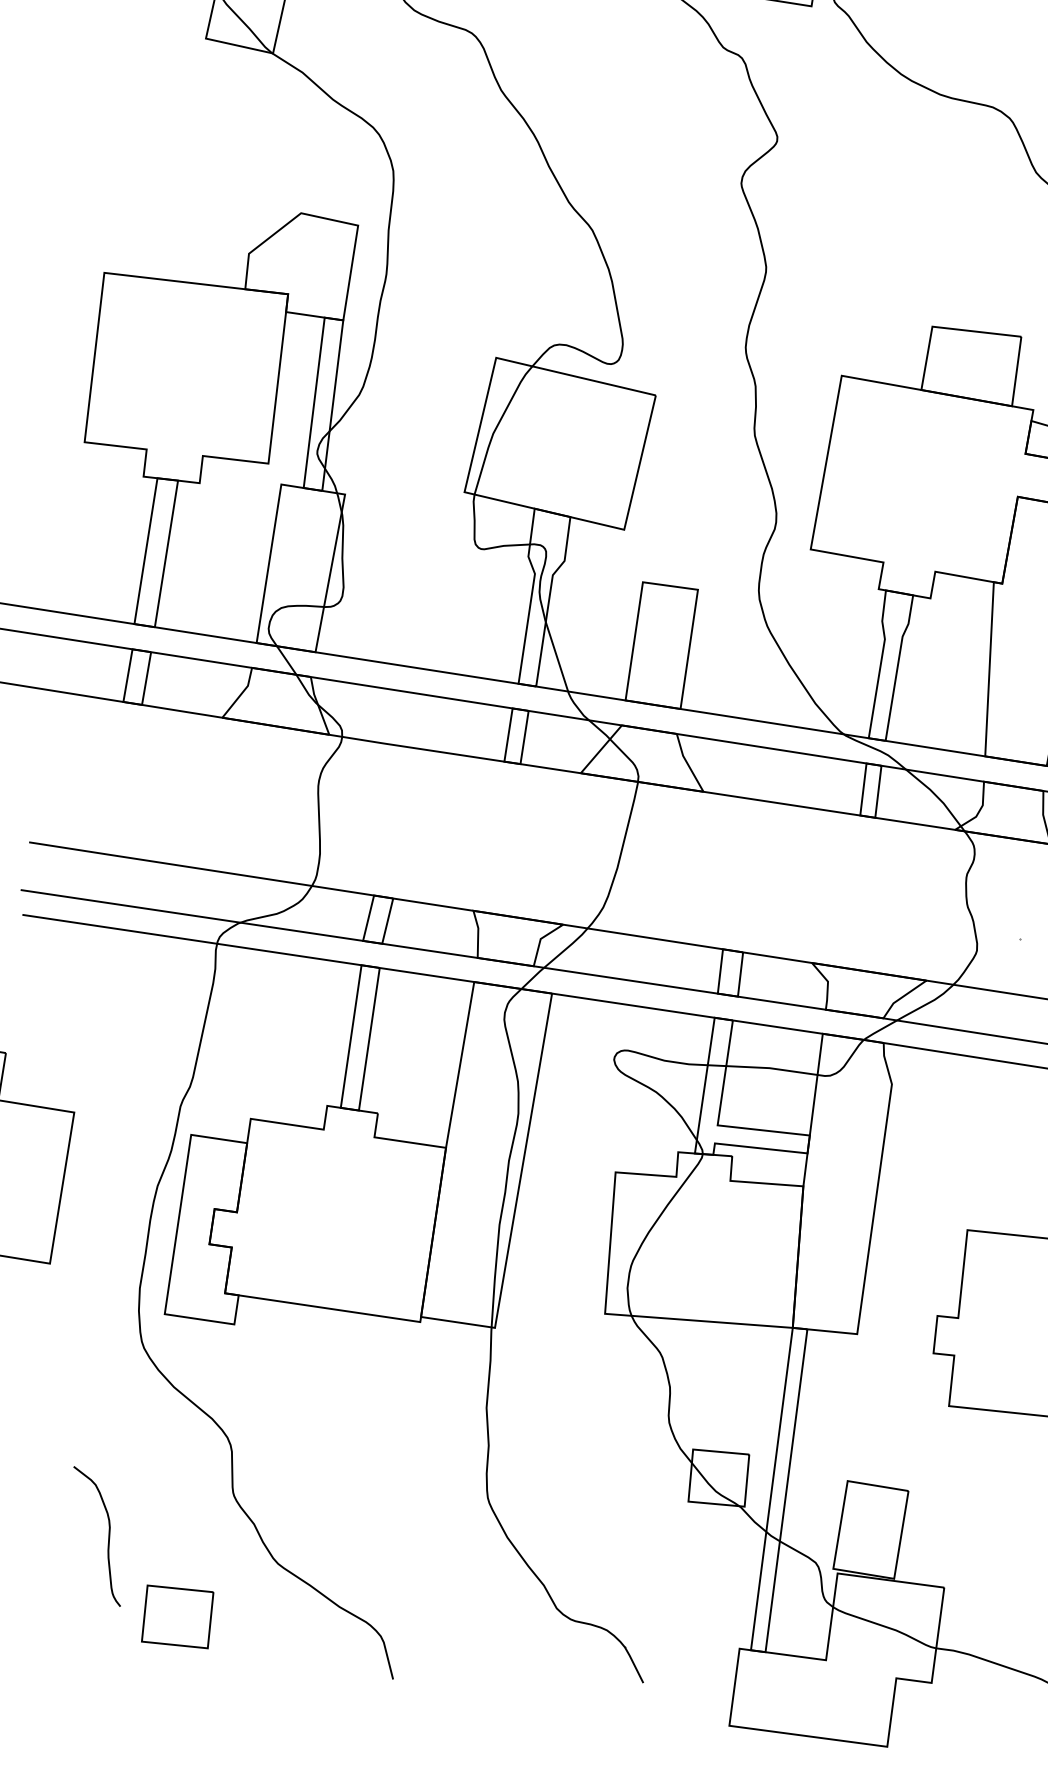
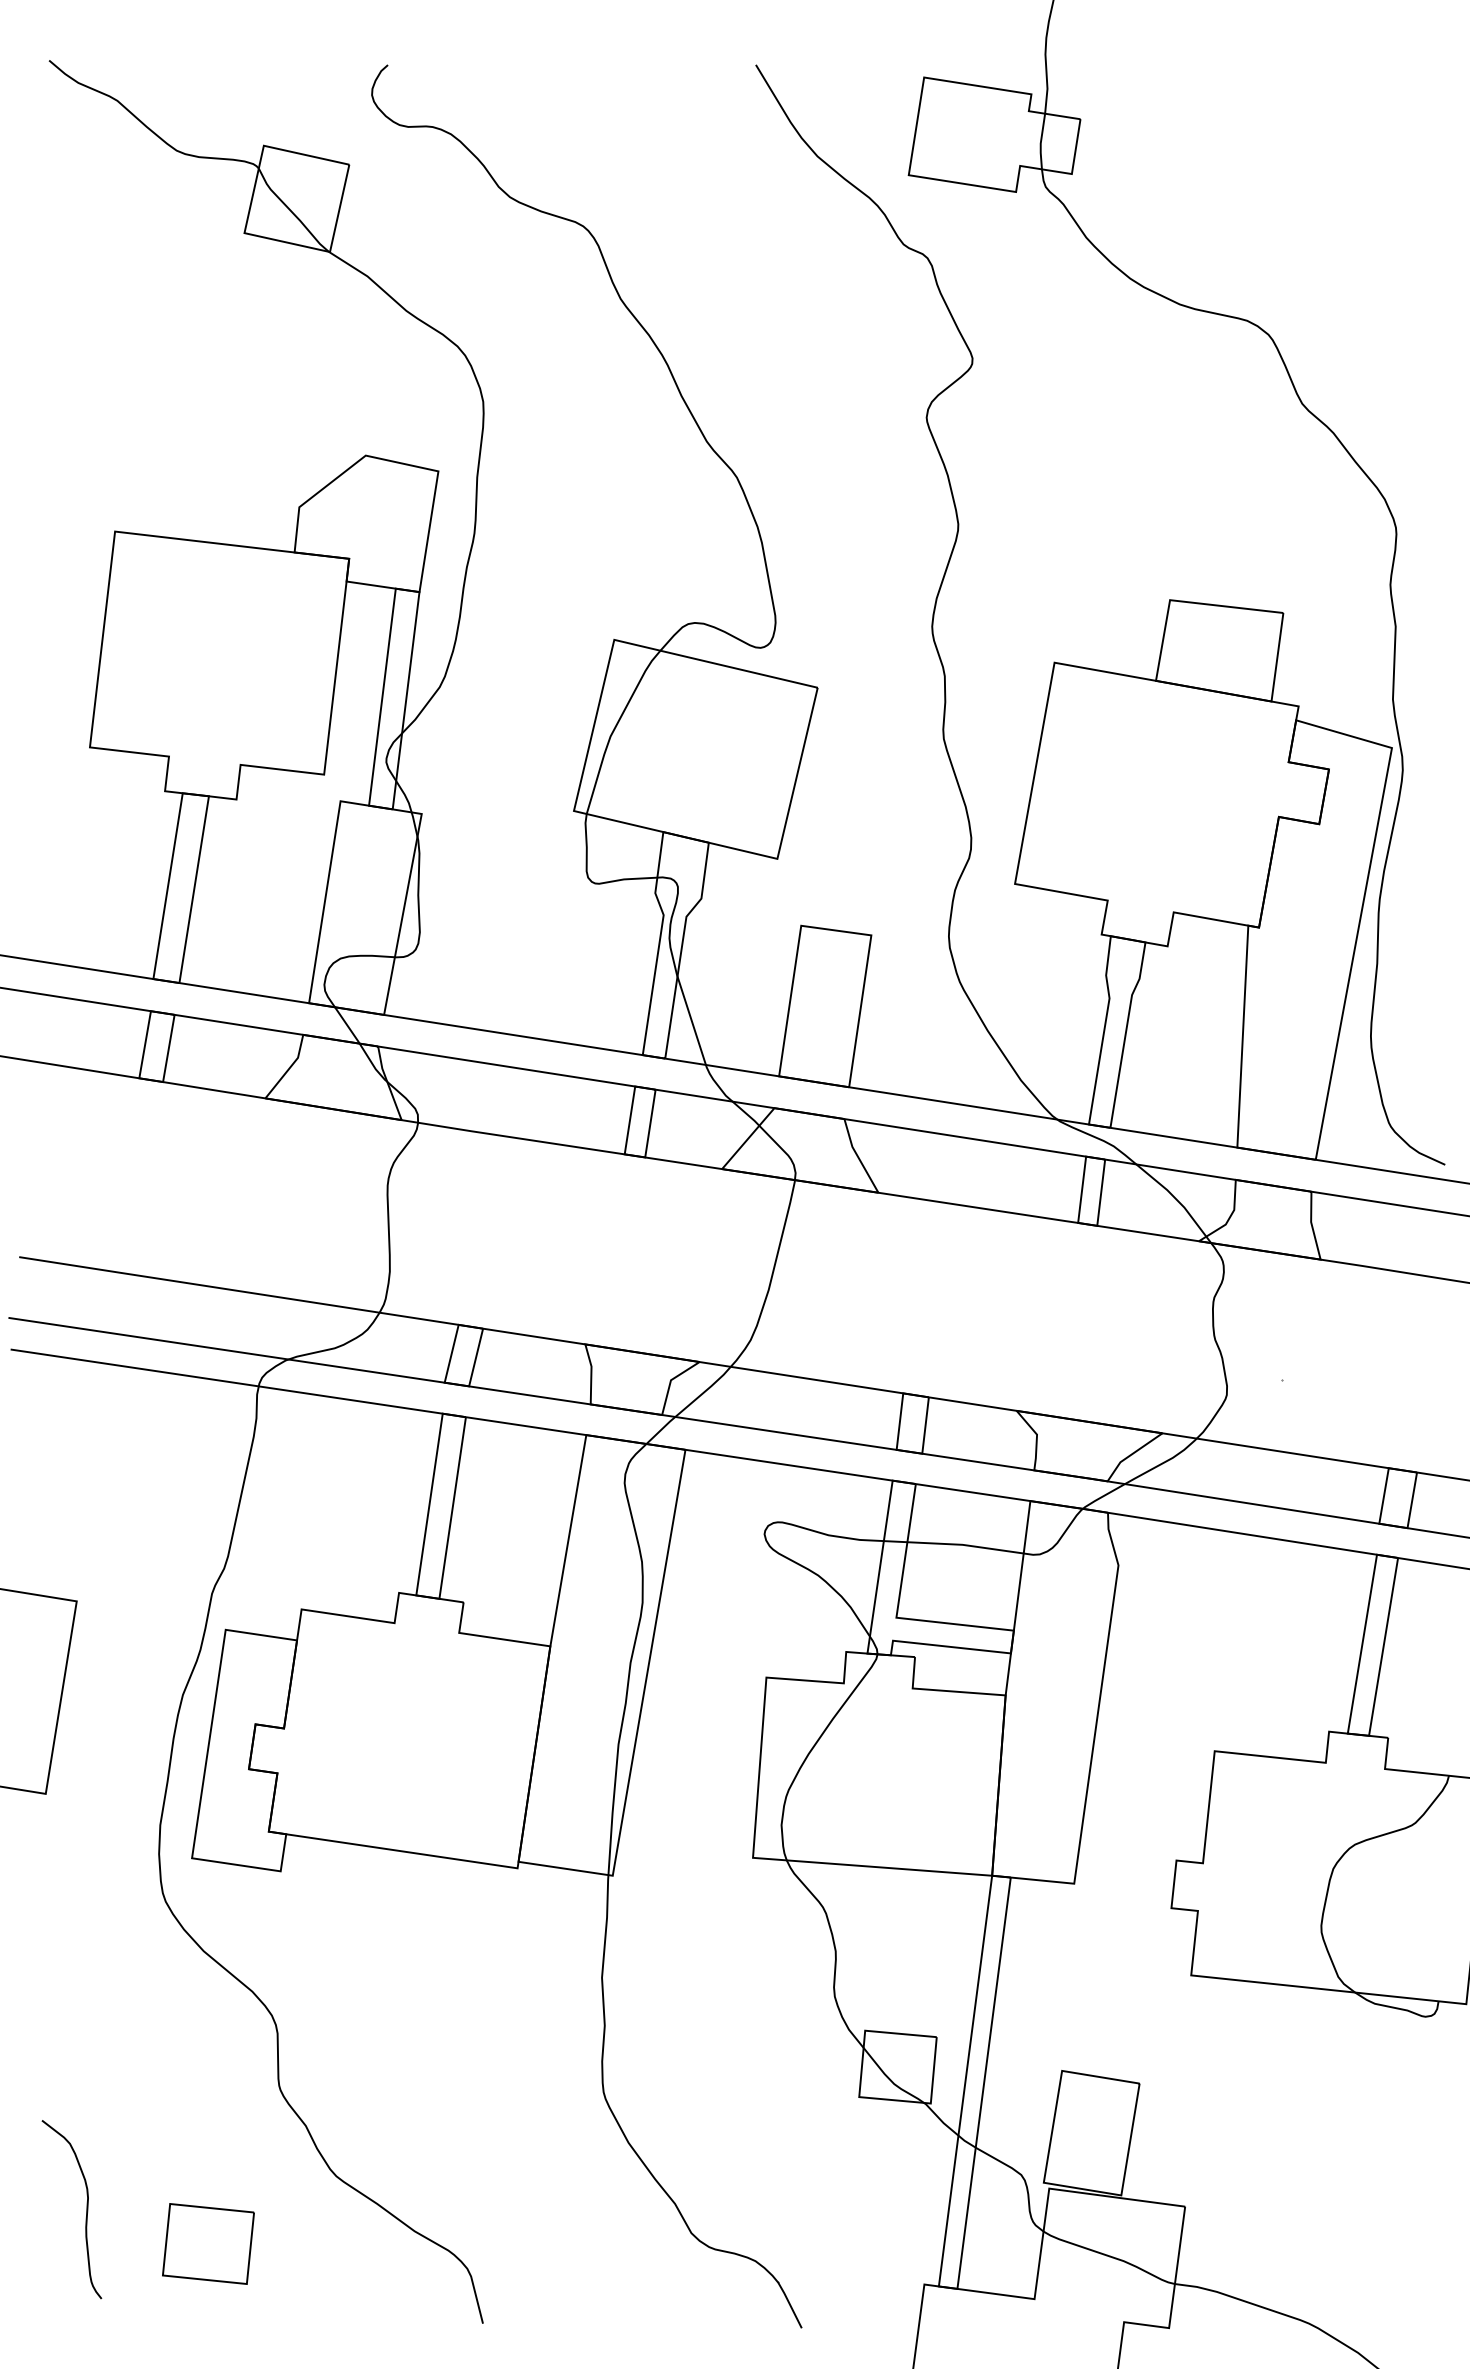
curve: (108, 1536) -> (86, 2209), moved

